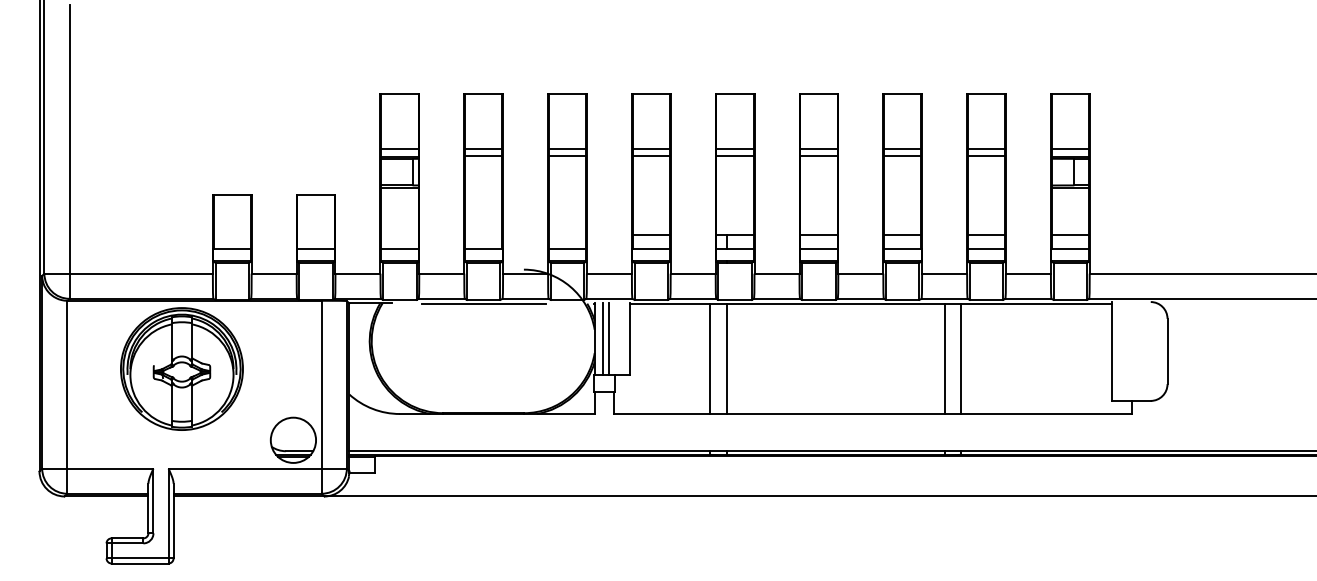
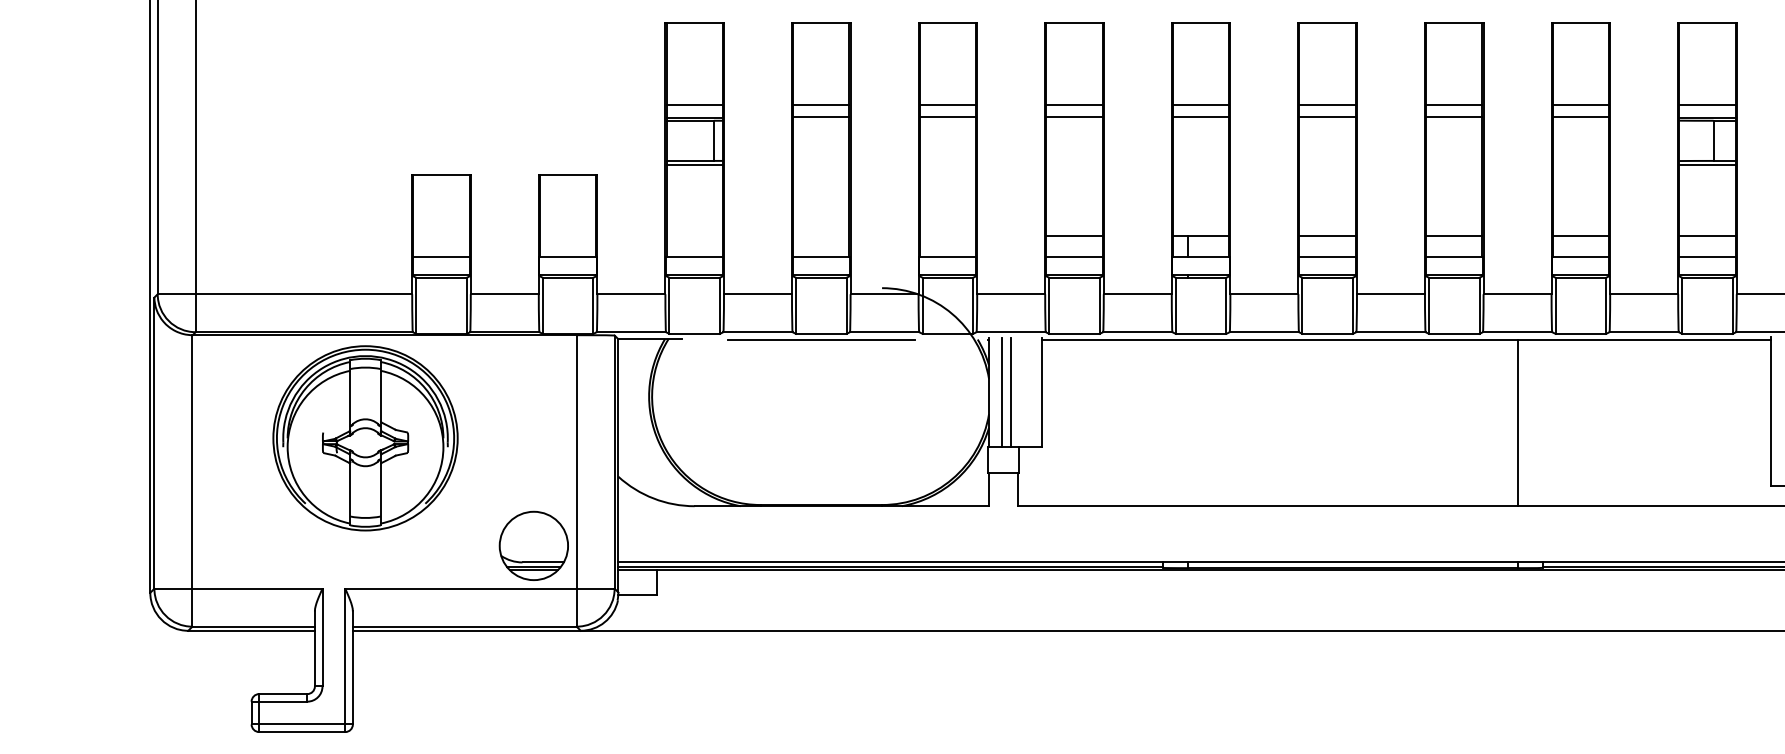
line: (709, 358) -> (1162, 422), removed
line: (726, 358) -> (1188, 422), removed
line: (961, 358) -> (1543, 422), removed

